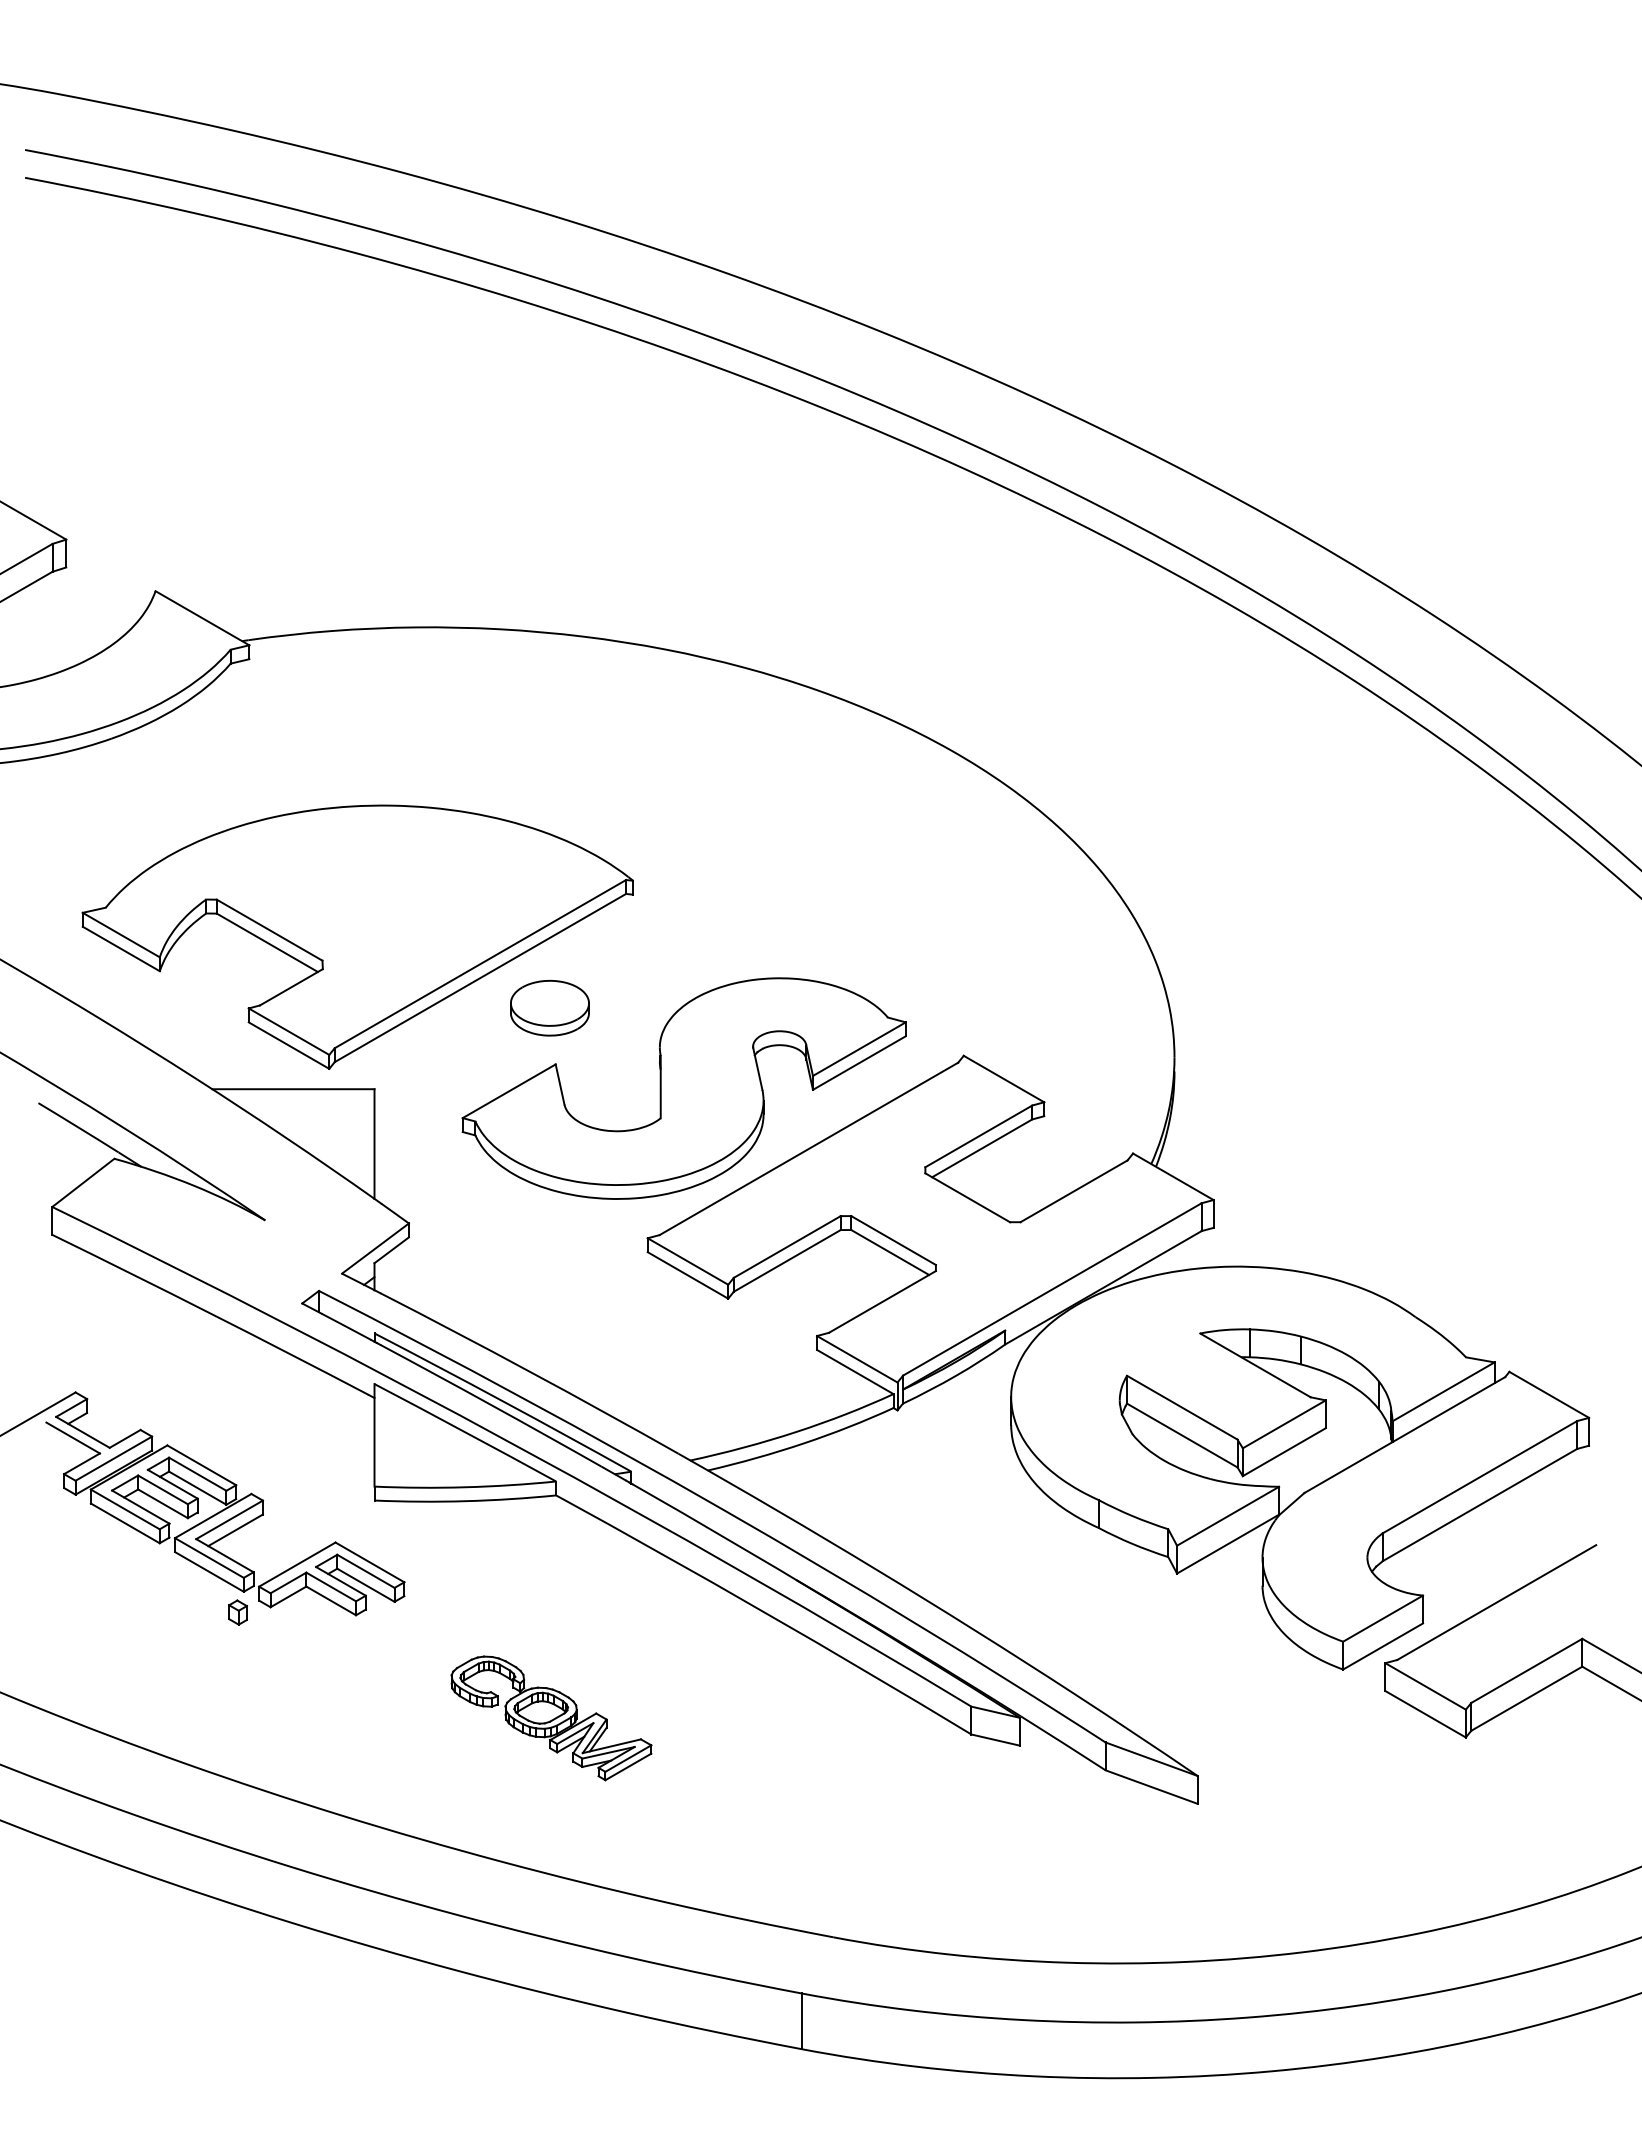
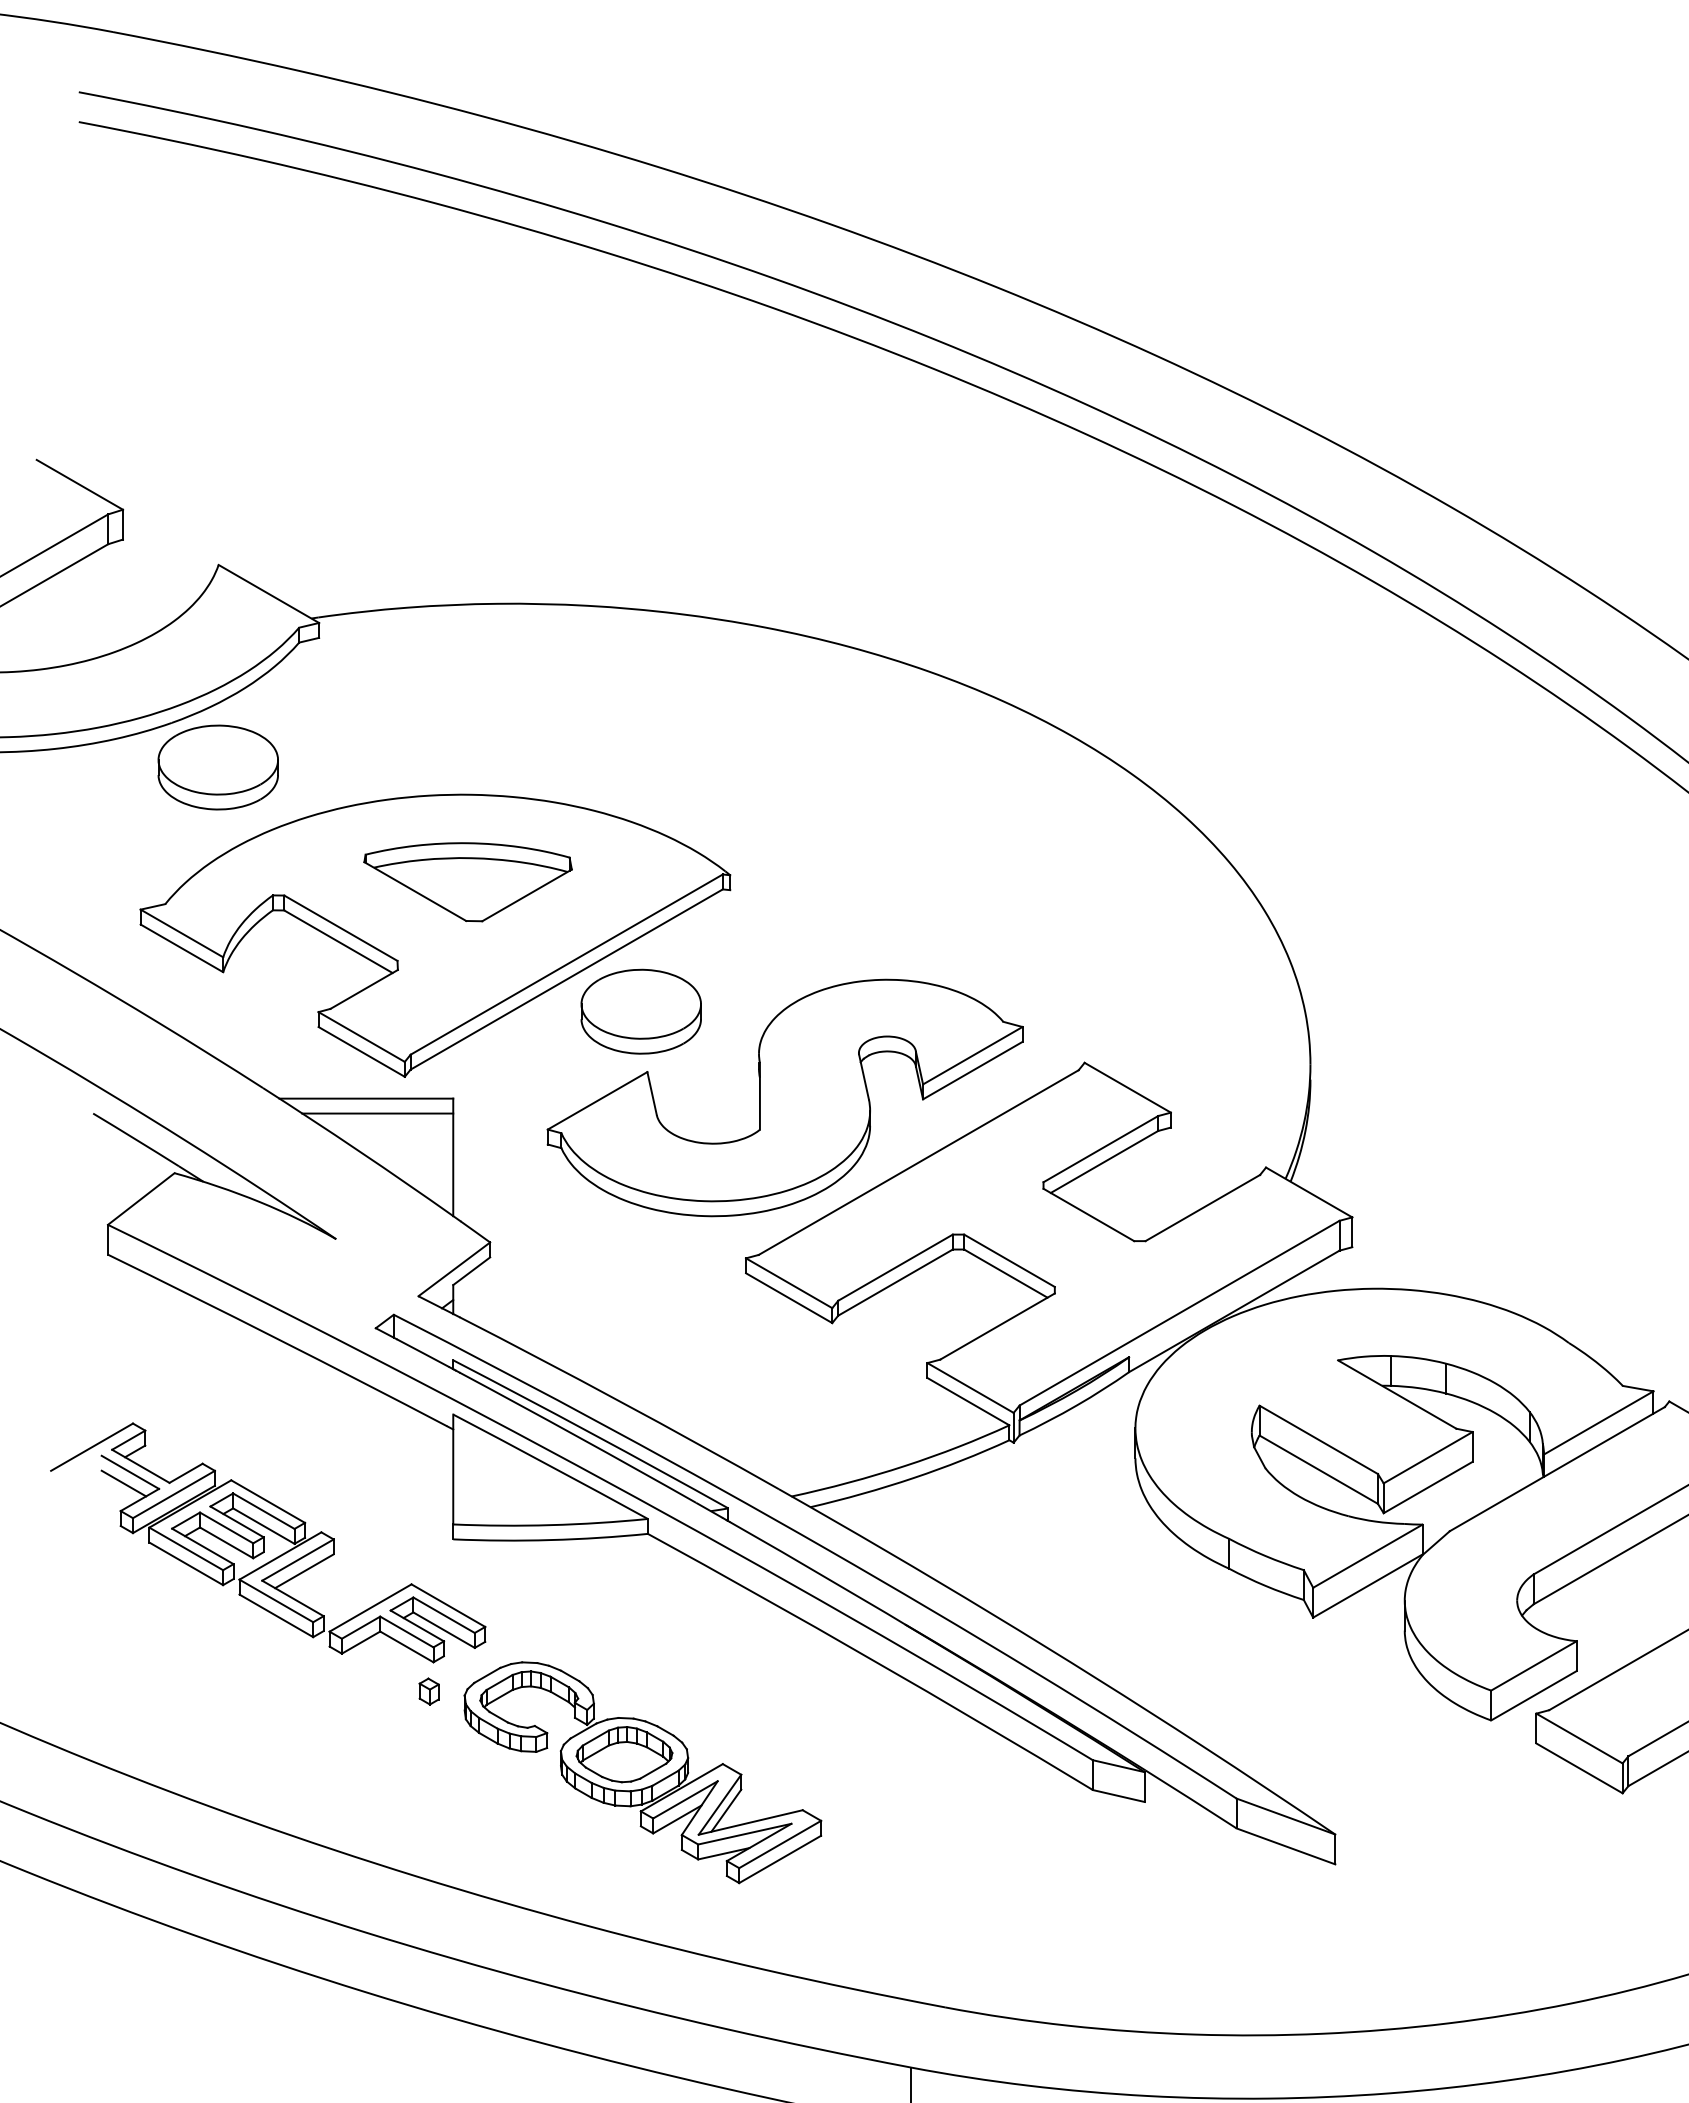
part: (154, 780) -> (217, 767), added
part: (388, 886) -> (468, 881), added
part: (549, 1008) -> (640, 1012), size x1.43
line: (303, 1103) -> (377, 1113), added
line: (66, 1448) -> (123, 1483), added
part: (237, 1612) -> (428, 1691), moved
part: (551, 1718) -> (642, 1772), size x1.67

